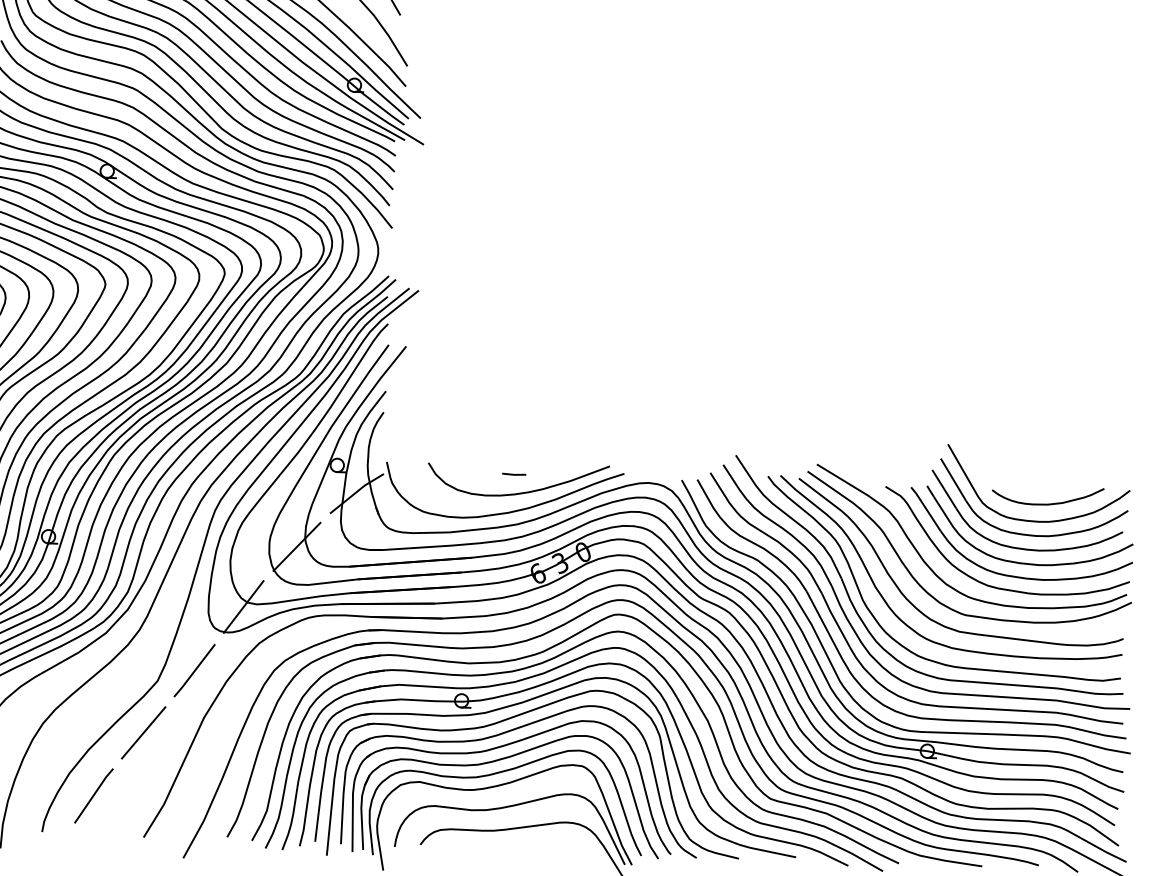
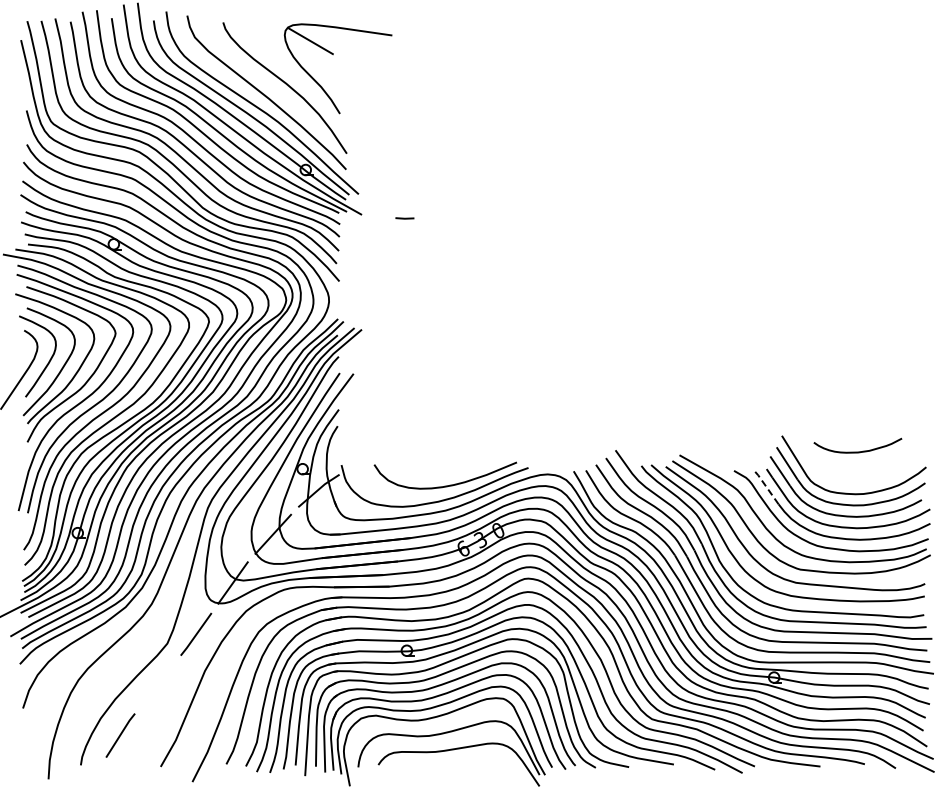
line: (513, 474) -> (404, 218), moved
curve: (1047, 503) -> (857, 451), moved
line: (926, 508) -> (766, 486), solid -> dashed
line: (143, 732) -> (157, 684), removed

